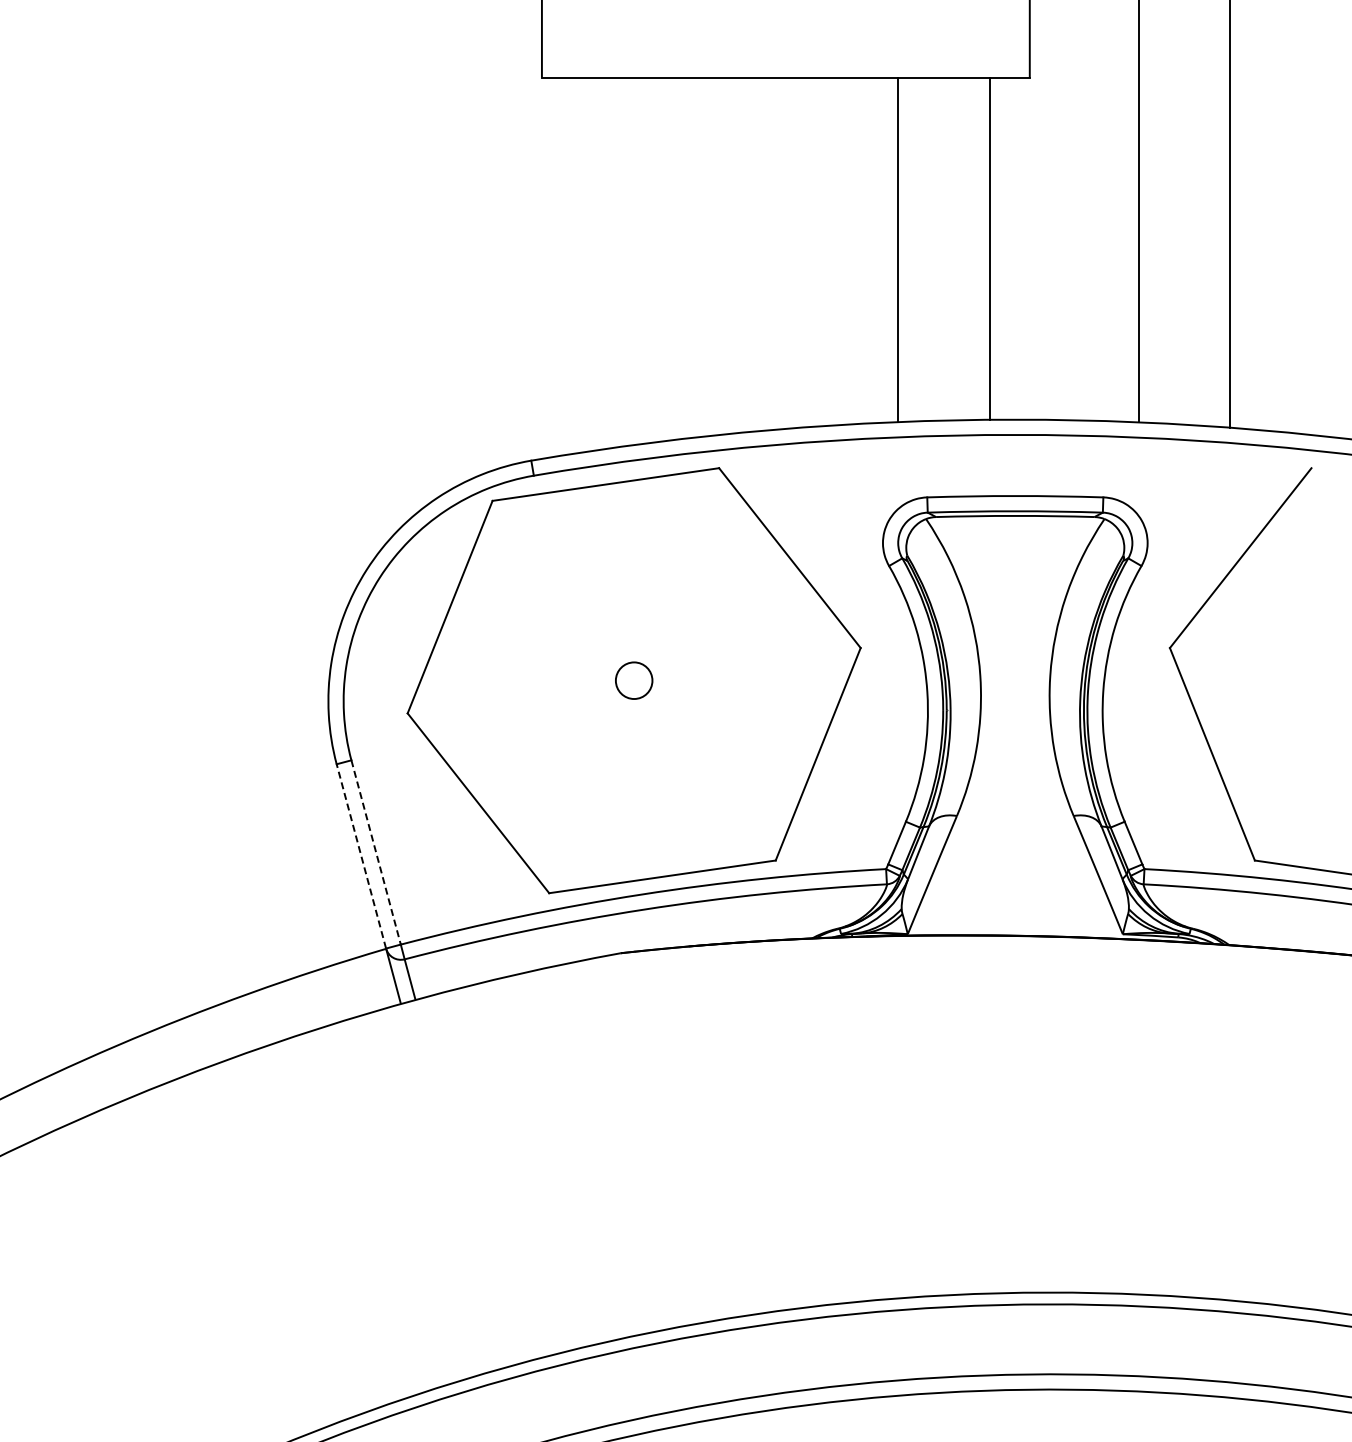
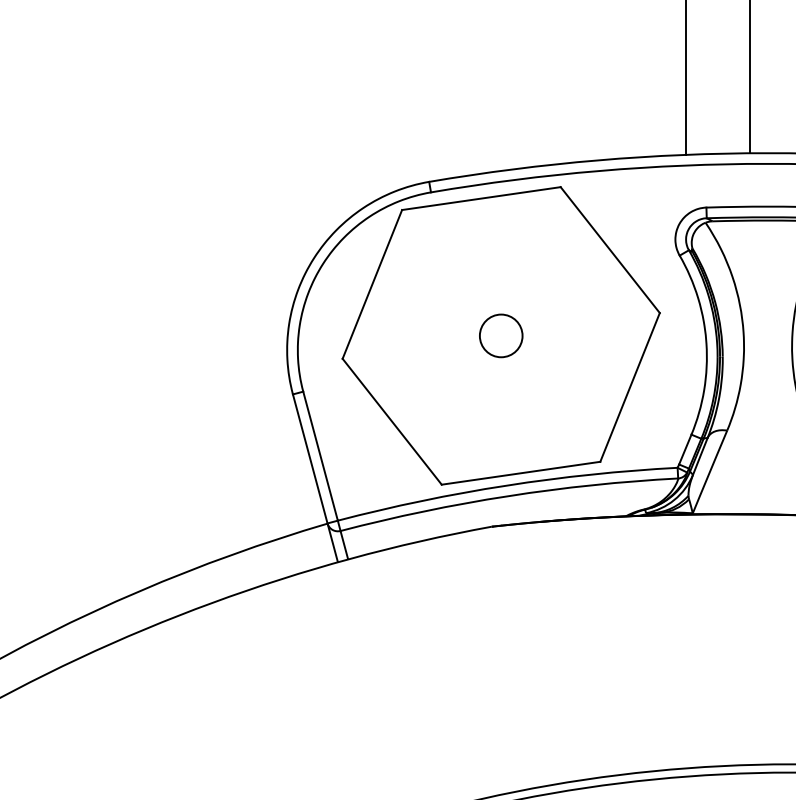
circle: (633, 680) -> (500, 335), size x1.67
line: (376, 852) -> (320, 456), dashed -> solid
line: (361, 855) -> (310, 458), dashed -> solid

